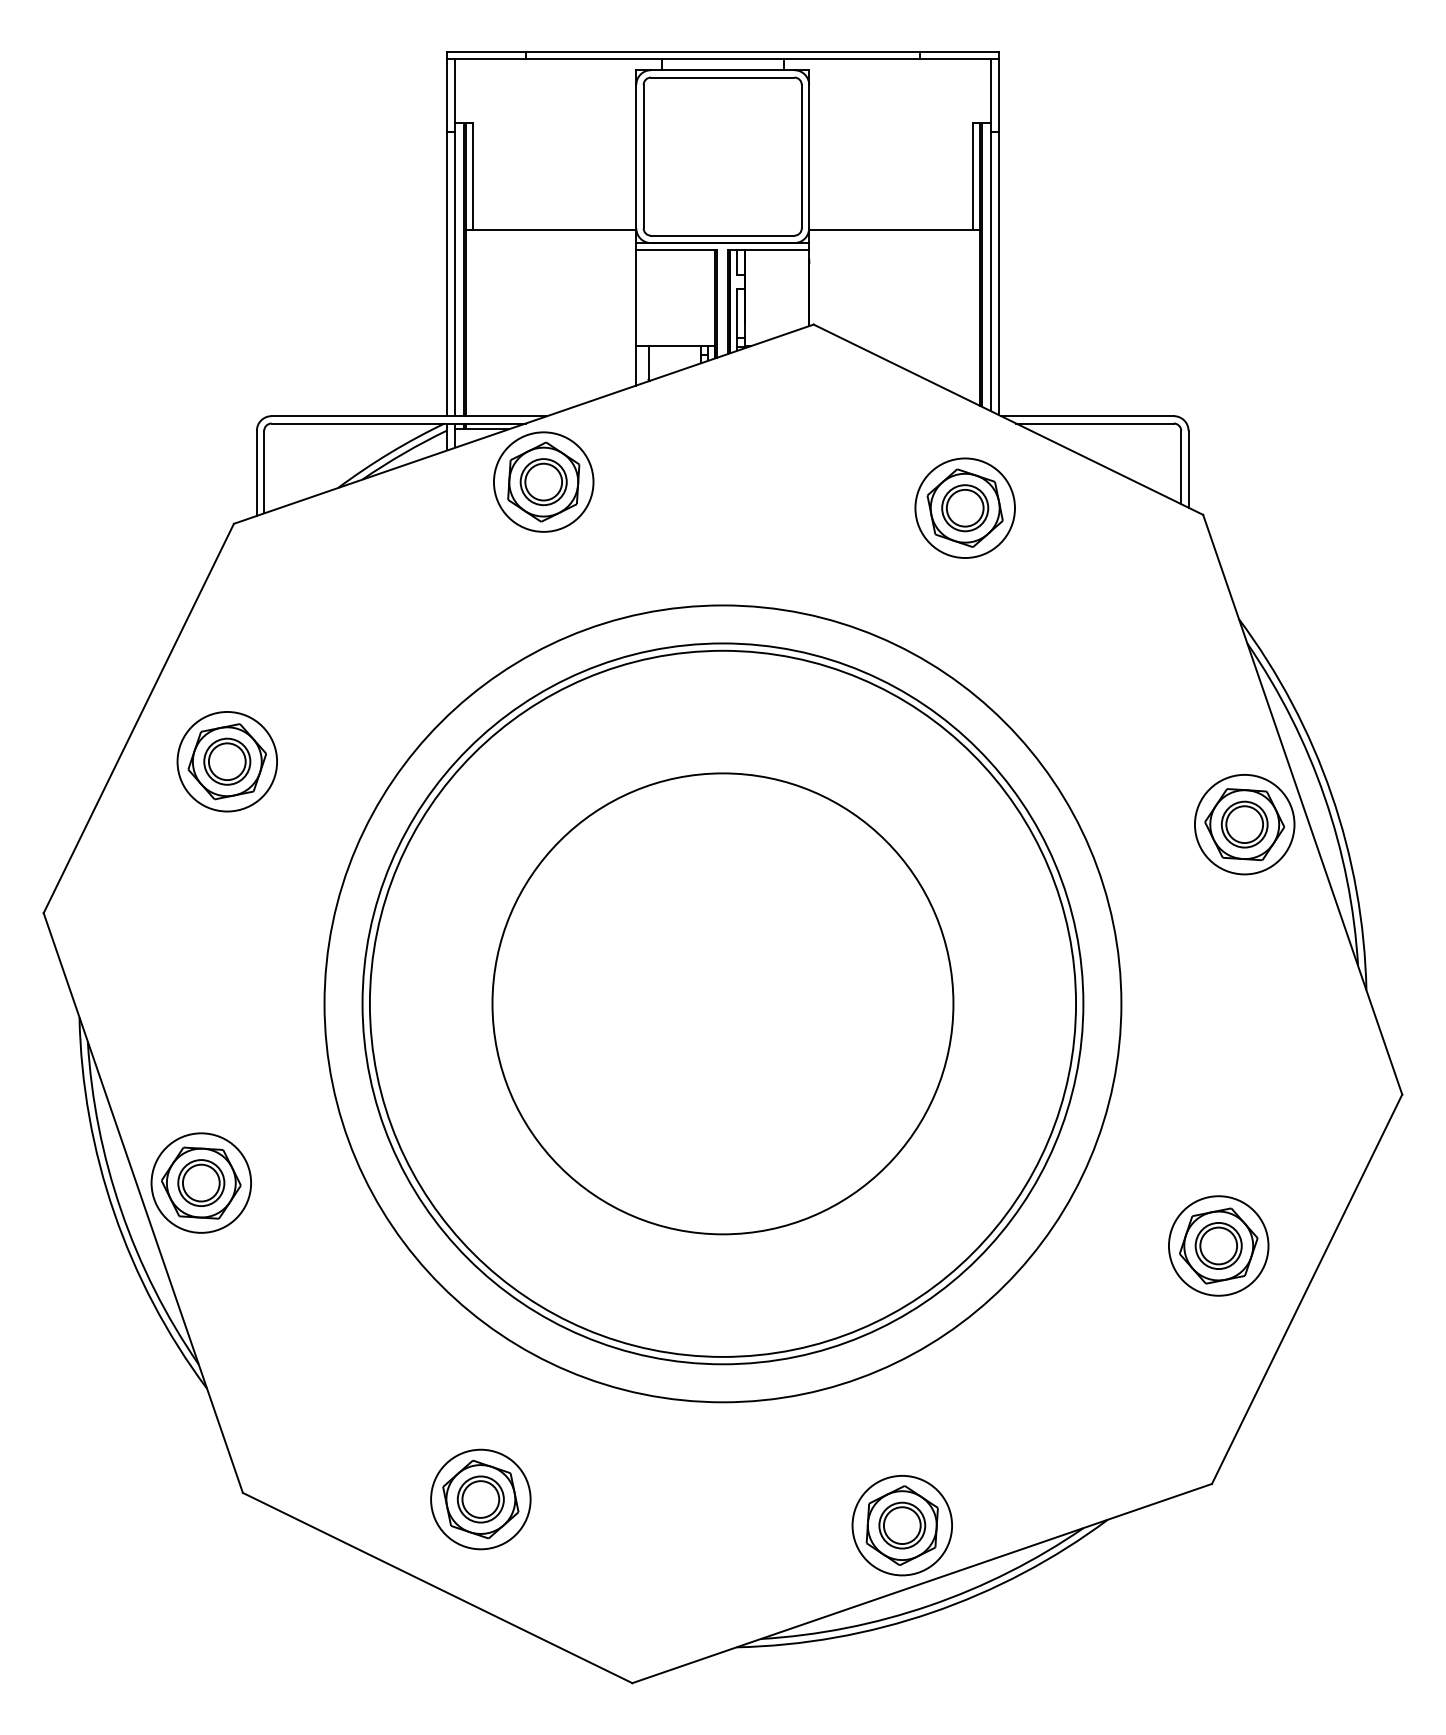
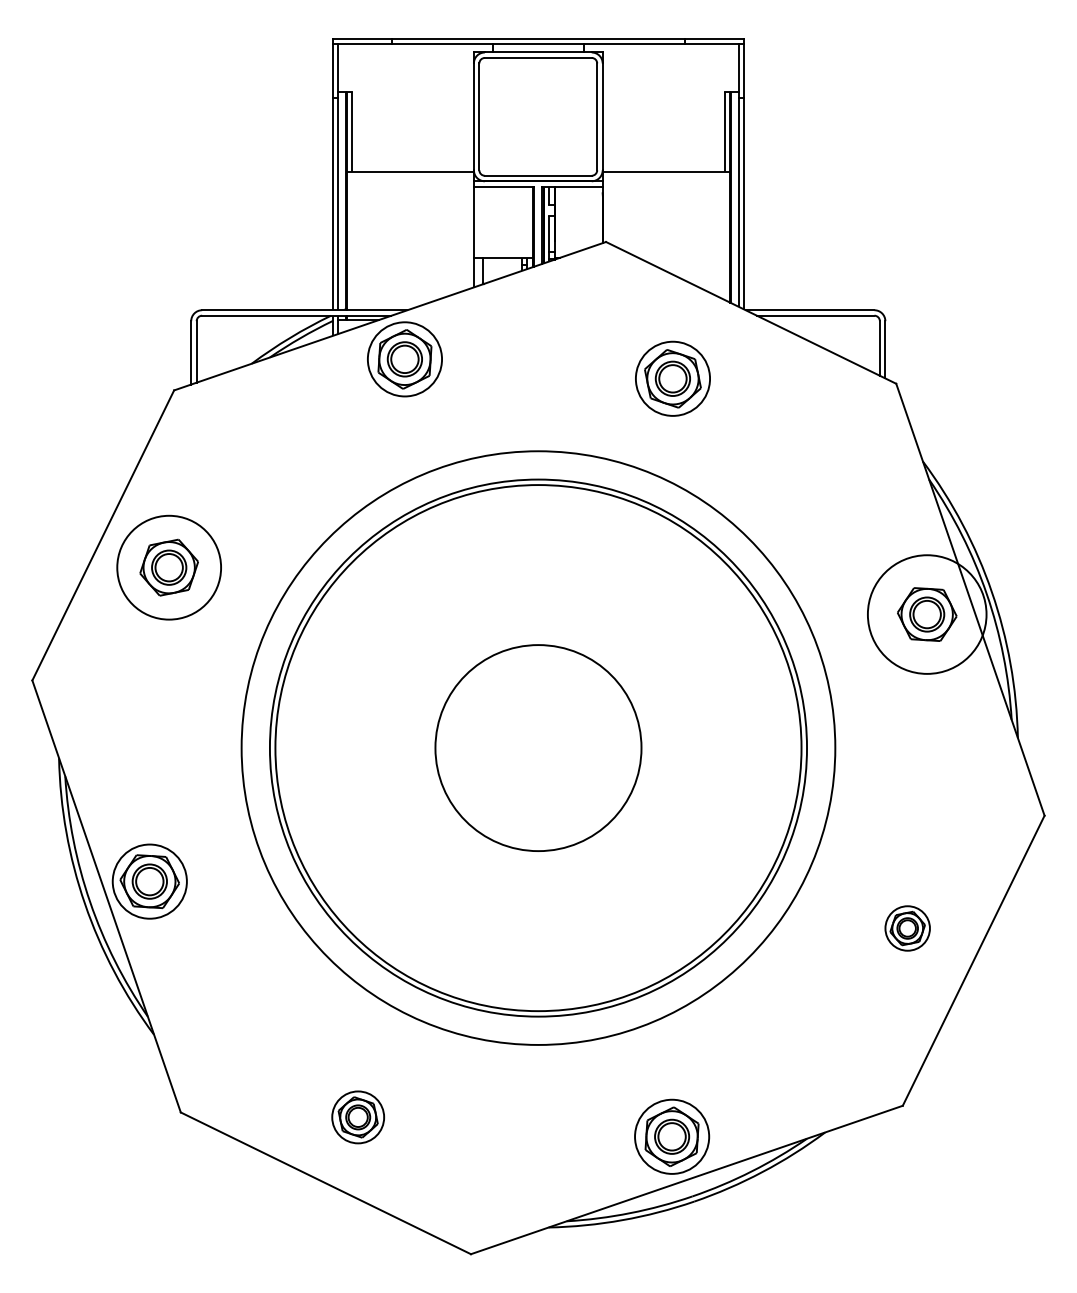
part: (964, 507) -> (672, 378), moved
circle: (227, 761) -> (169, 567), size x1.4
circle: (1245, 824) -> (927, 614), size x1.6
circle: (723, 1003) -> (538, 747), size x0.6
part: (1218, 1246) -> (907, 928), size x0.6
part: (481, 1499) -> (358, 1117), size x0.7

